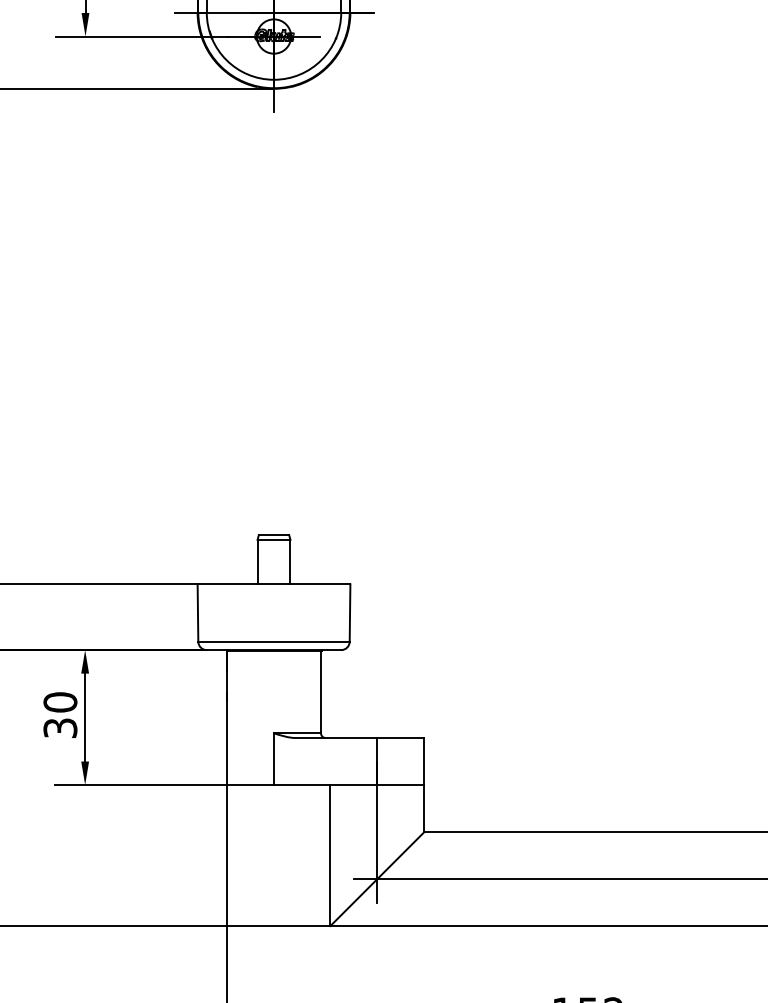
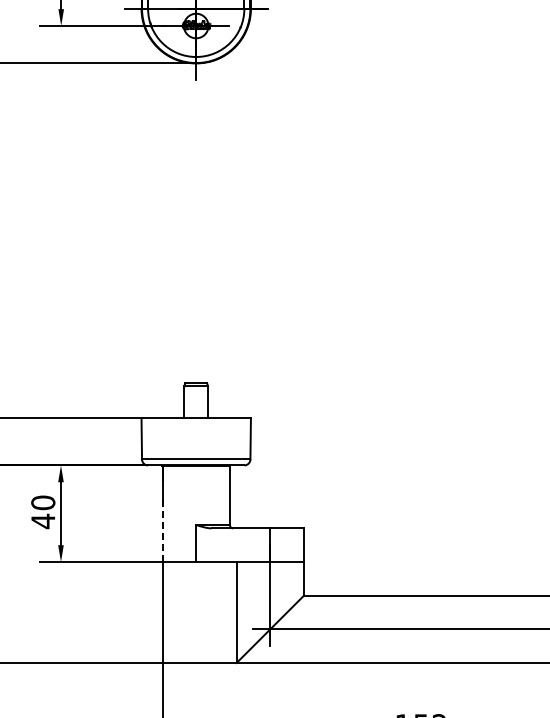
text: (60, 728) -> (43, 521), 30 -> 40
line: (226, 739) -> (162, 529), solid -> dashed

